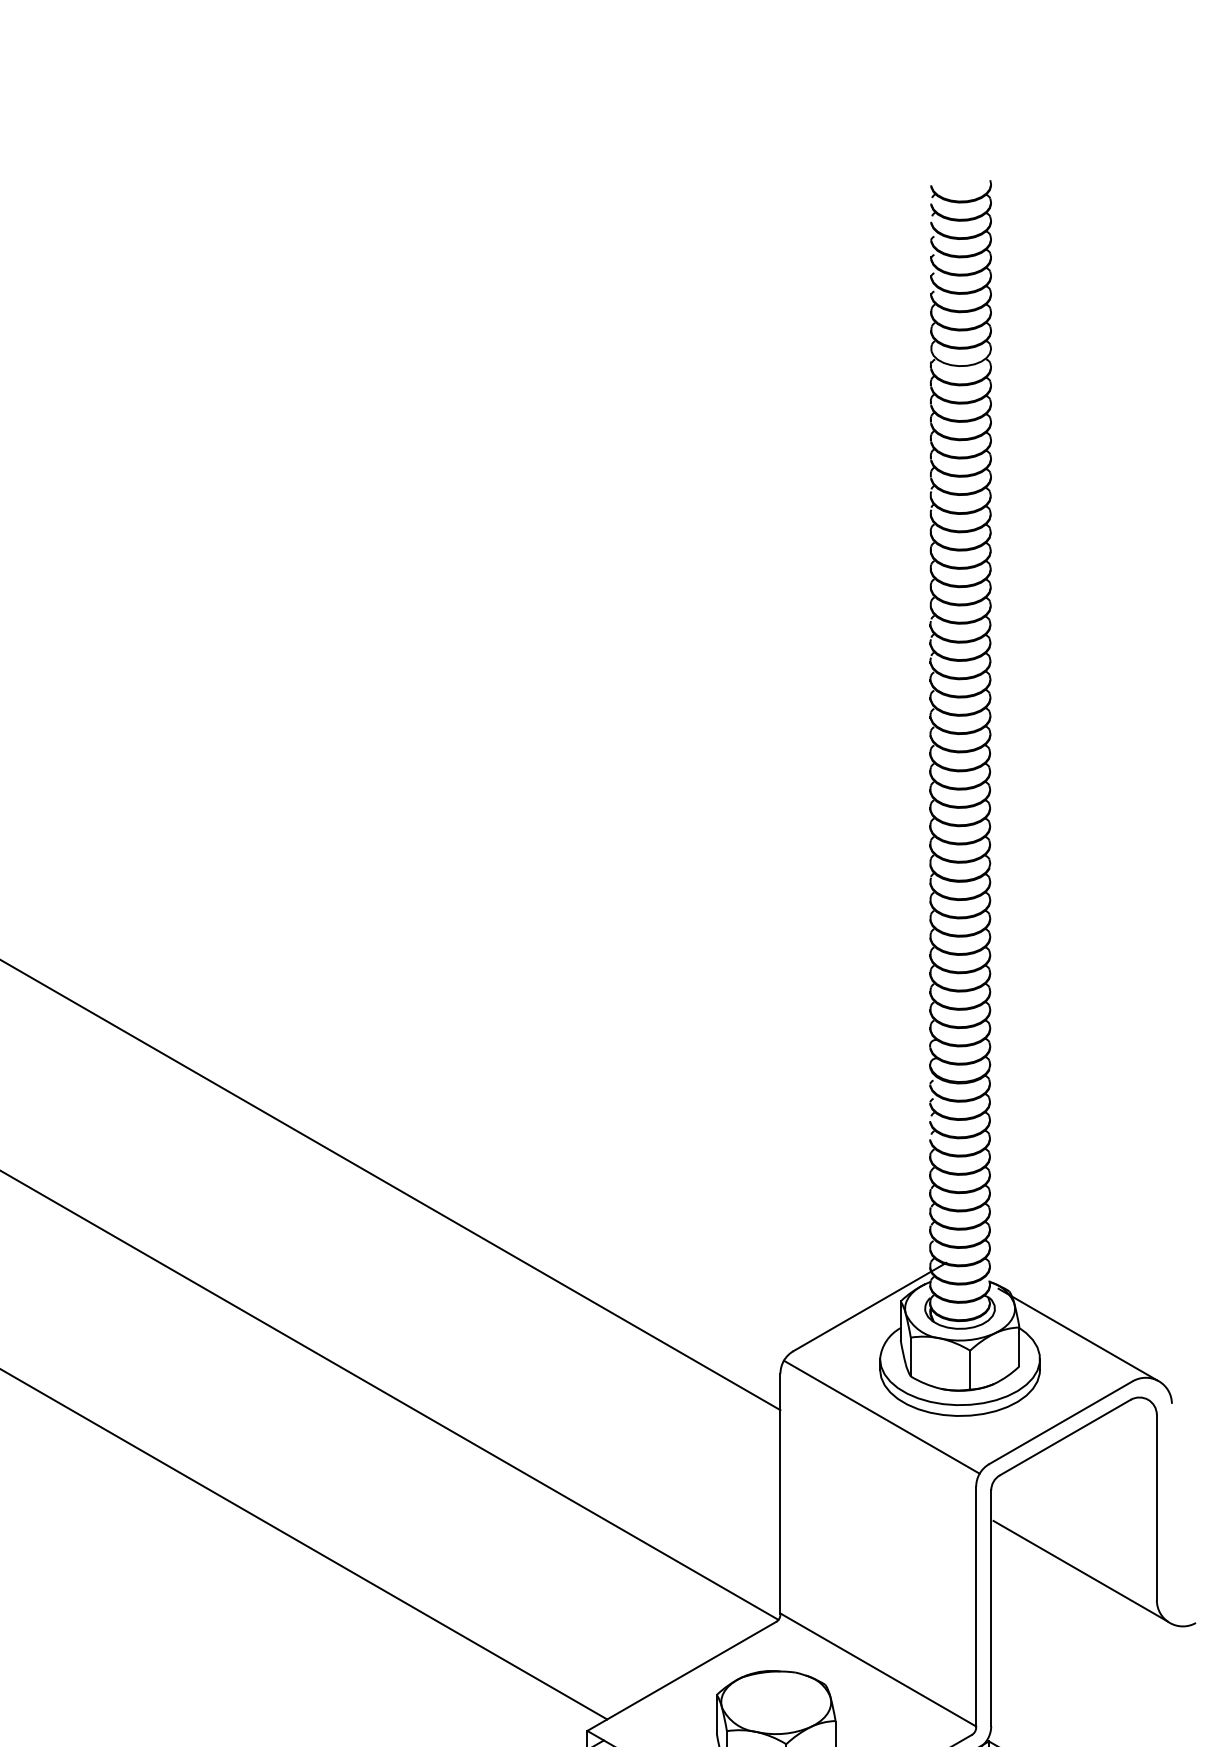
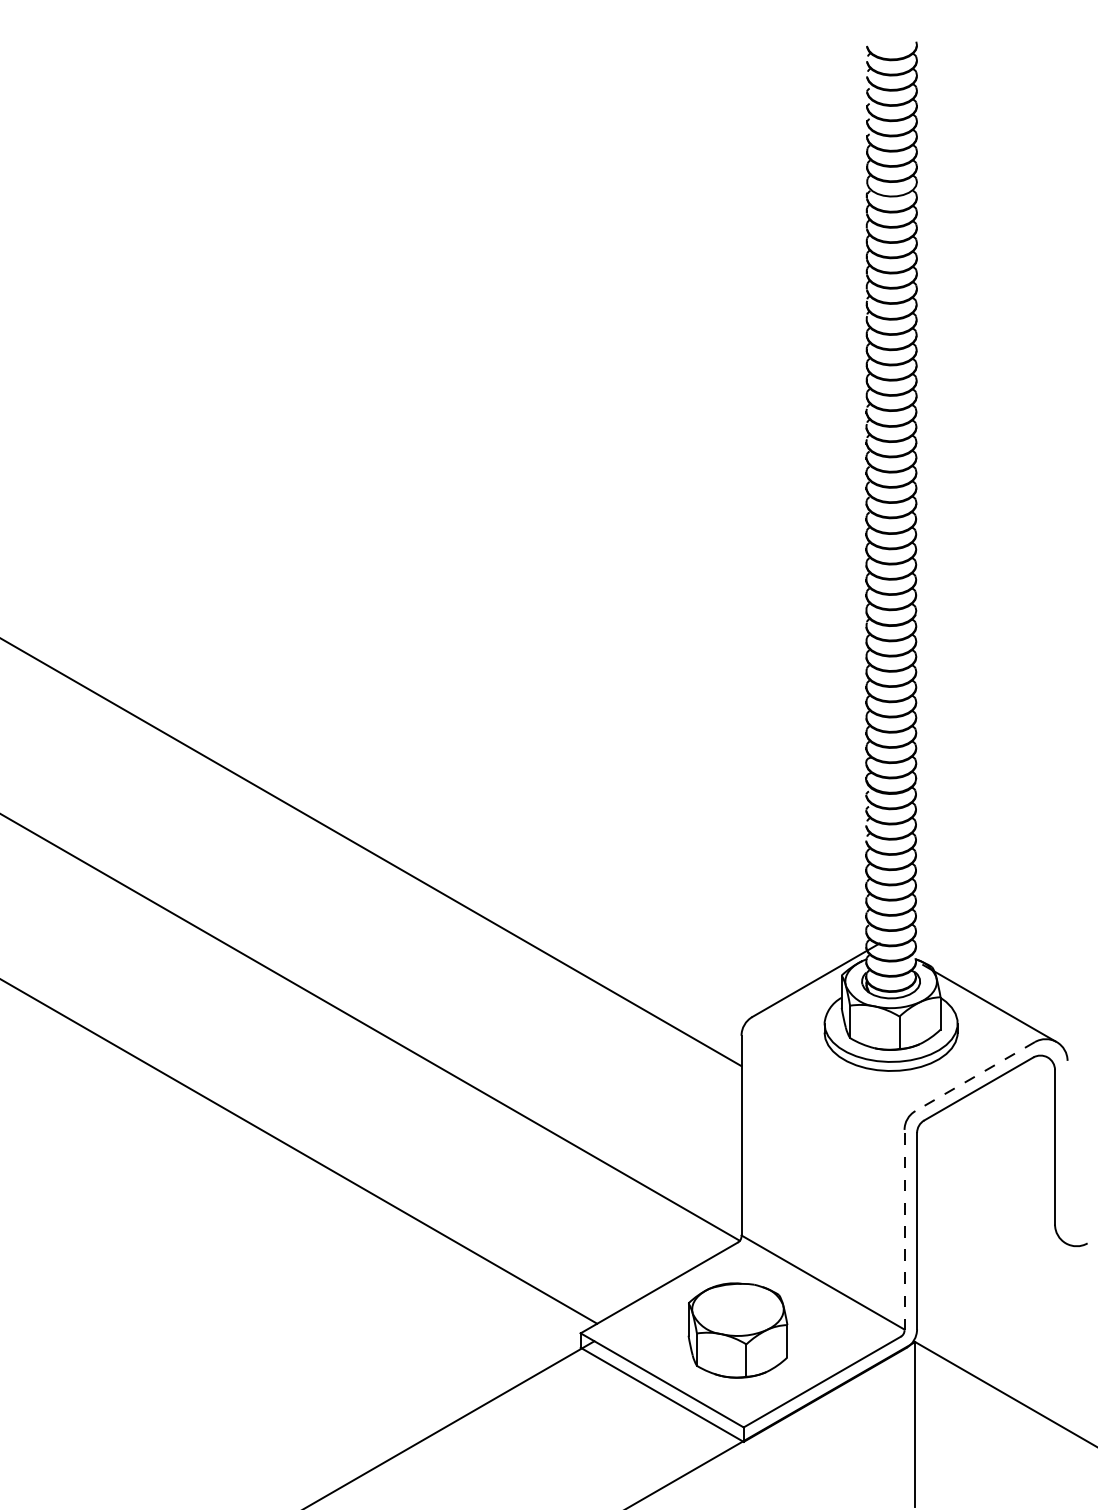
line: (881, 1416) -> (825, 1071), removed
line: (1060, 1422) -> (974, 1076), solid -> dashed
line: (1080, 1571) -> (991, 1200), removed
line: (976, 1606) -> (904, 1229), solid -> dashed

